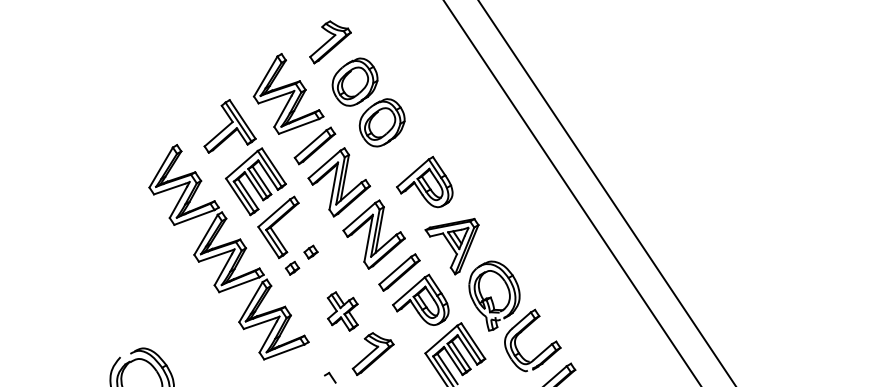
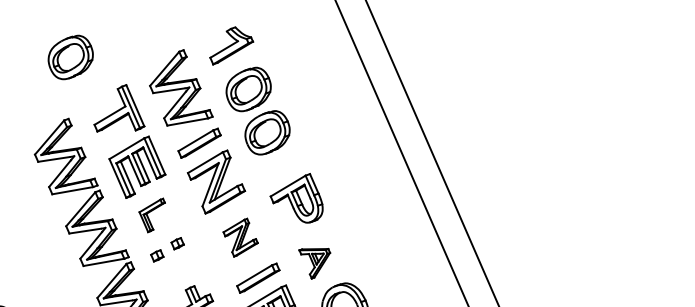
part: (167, 81) -> (70, 56), added
part: (278, 227) -> (150, 214), size x0.6
part: (373, 234) -> (240, 237), size x0.6
part: (451, 246) -> (312, 262), size x0.6

